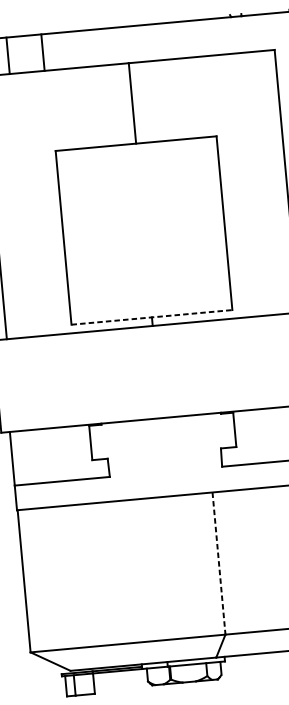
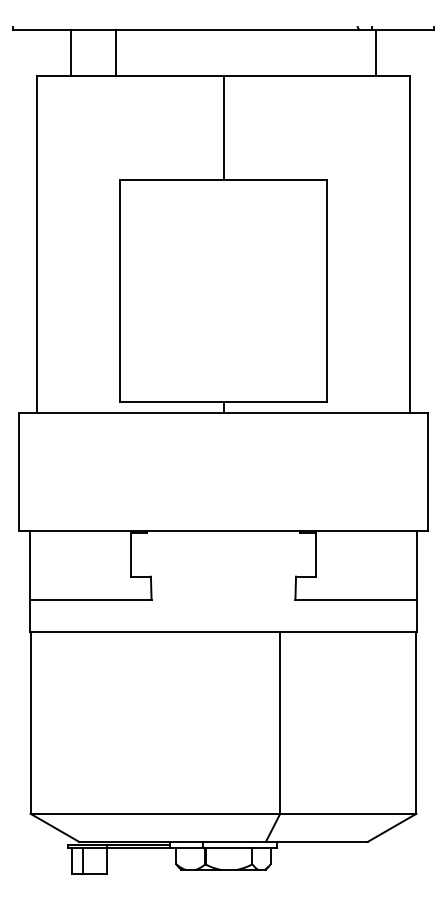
line: (246, 33) -> (376, 52), added
line: (151, 317) -> (223, 402), dashed -> solid
line: (219, 564) -> (280, 723), dashed -> solid

